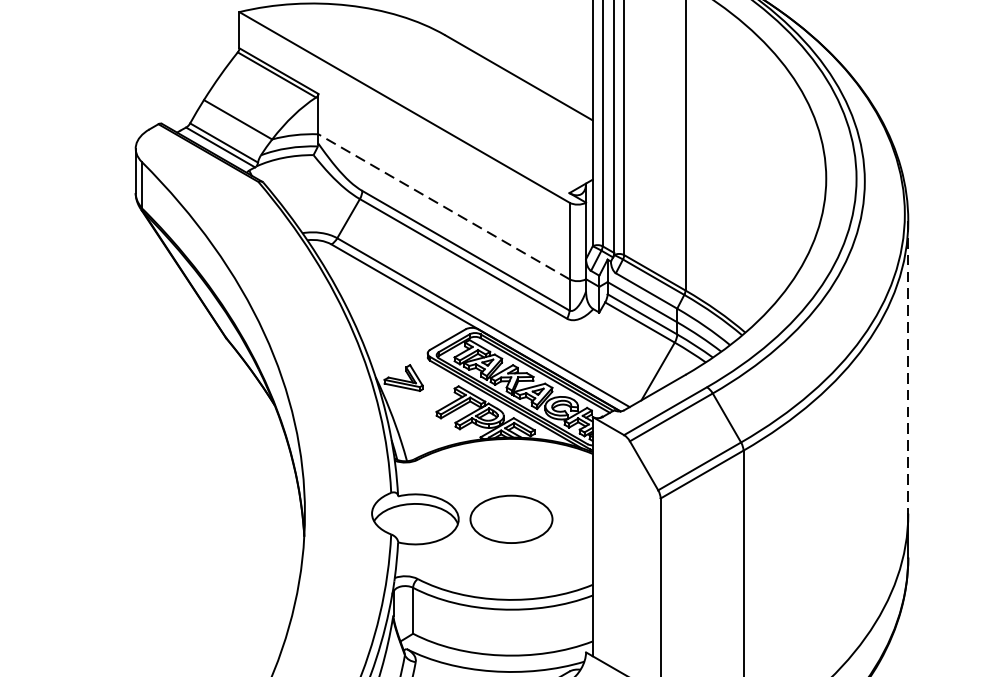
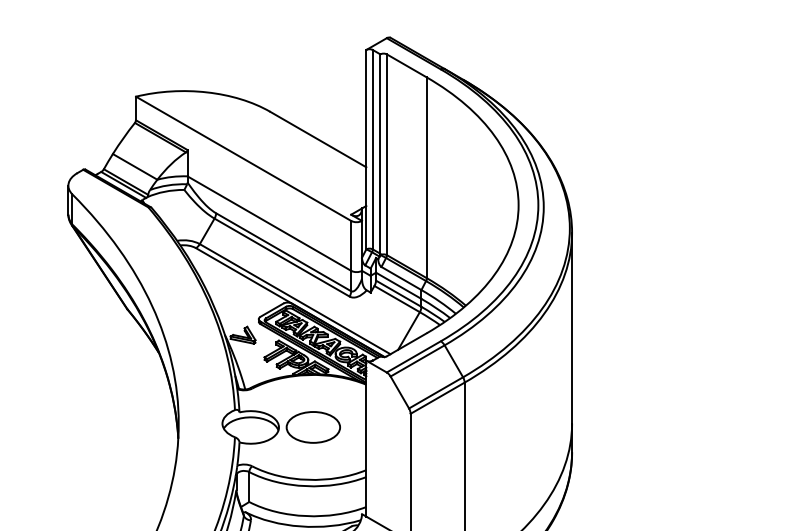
line: (442, 206) -> (268, 223), dashed -> solid
line: (908, 367) -> (572, 328), dashed -> solid

